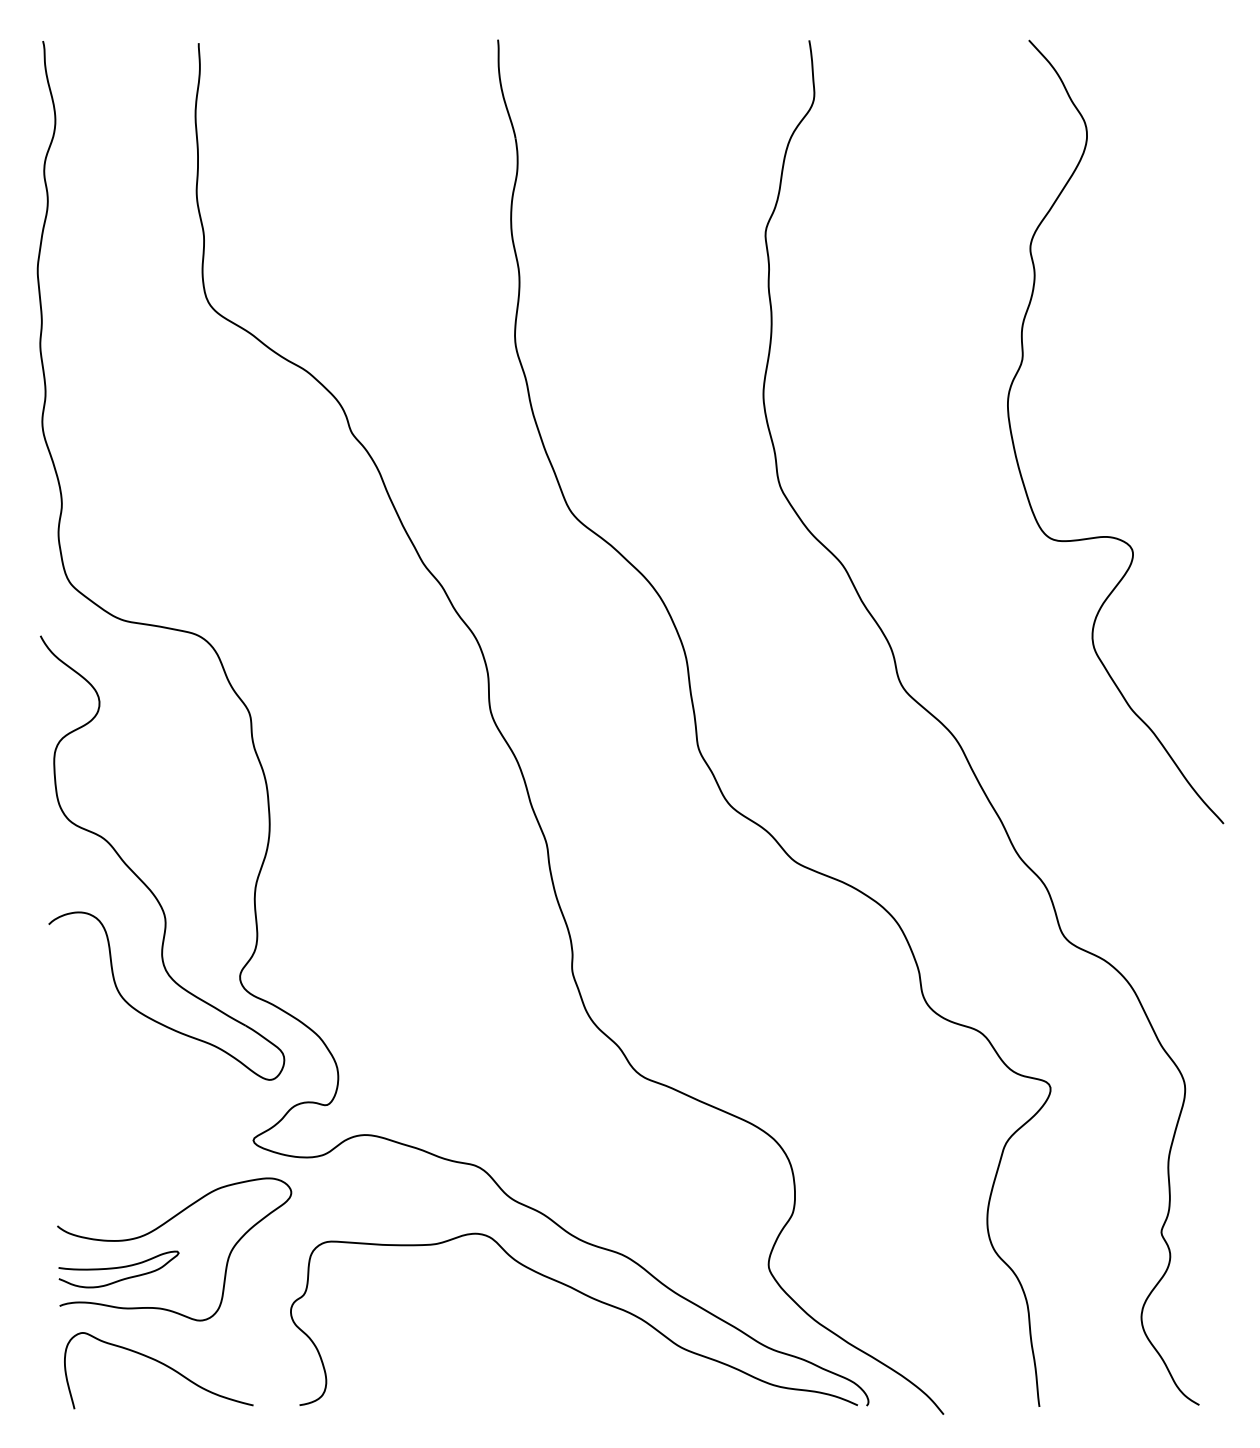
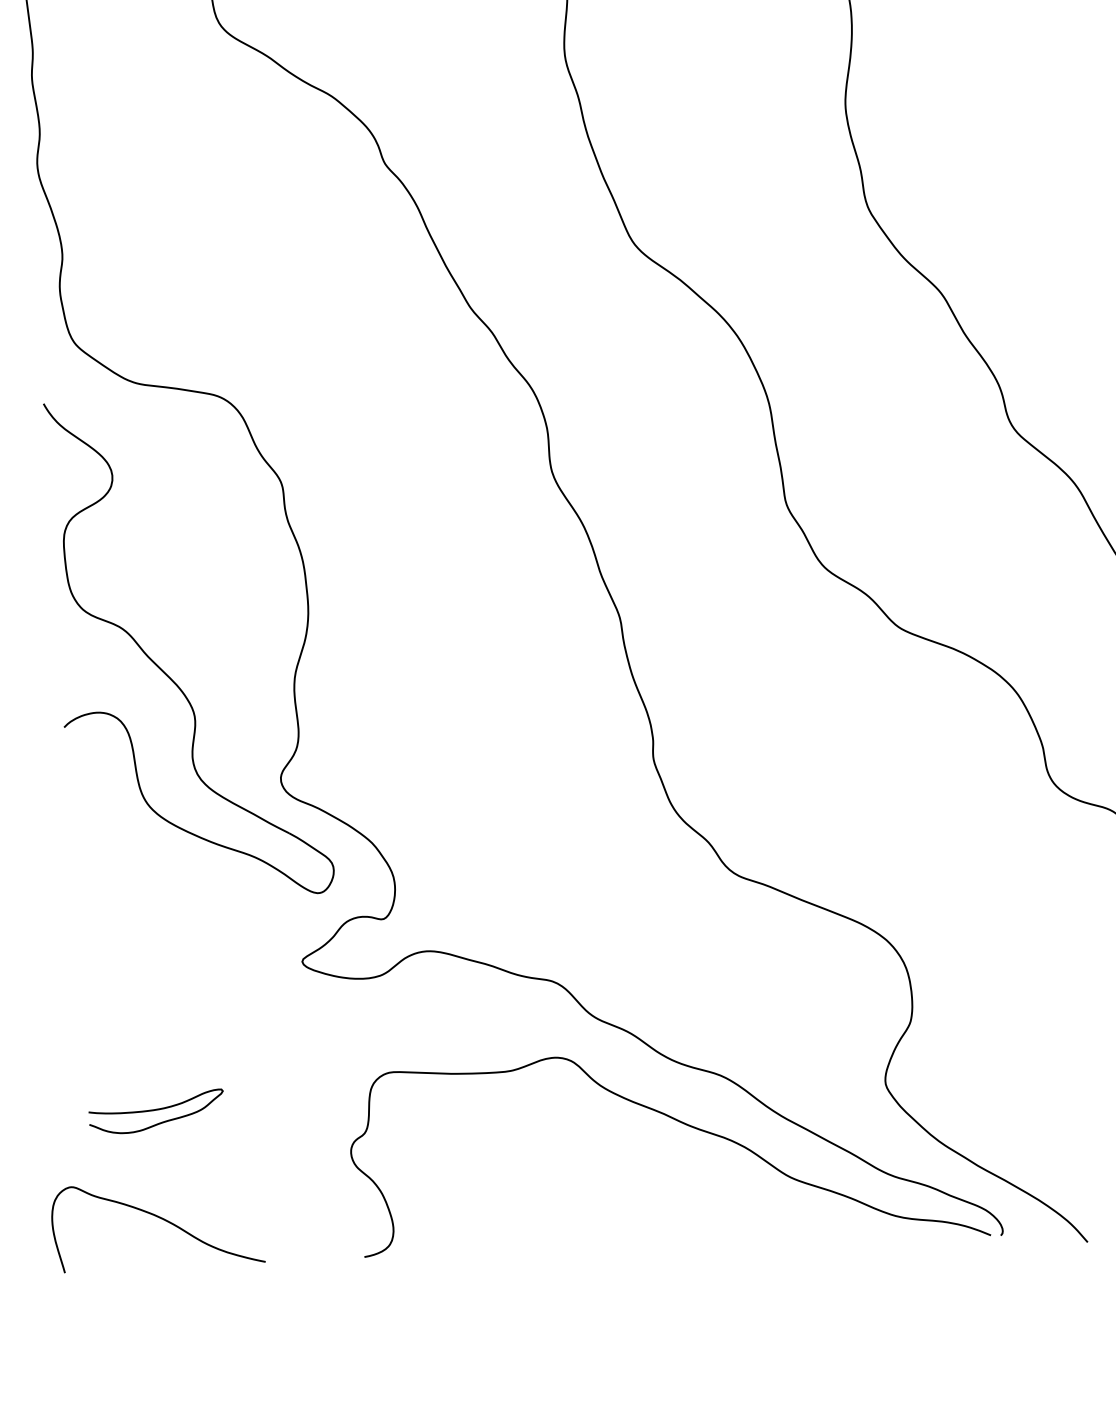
curve: (160, 1227) -> (201, 1063), removed
curve: (161, 1364) -> (160, 1219), moved

